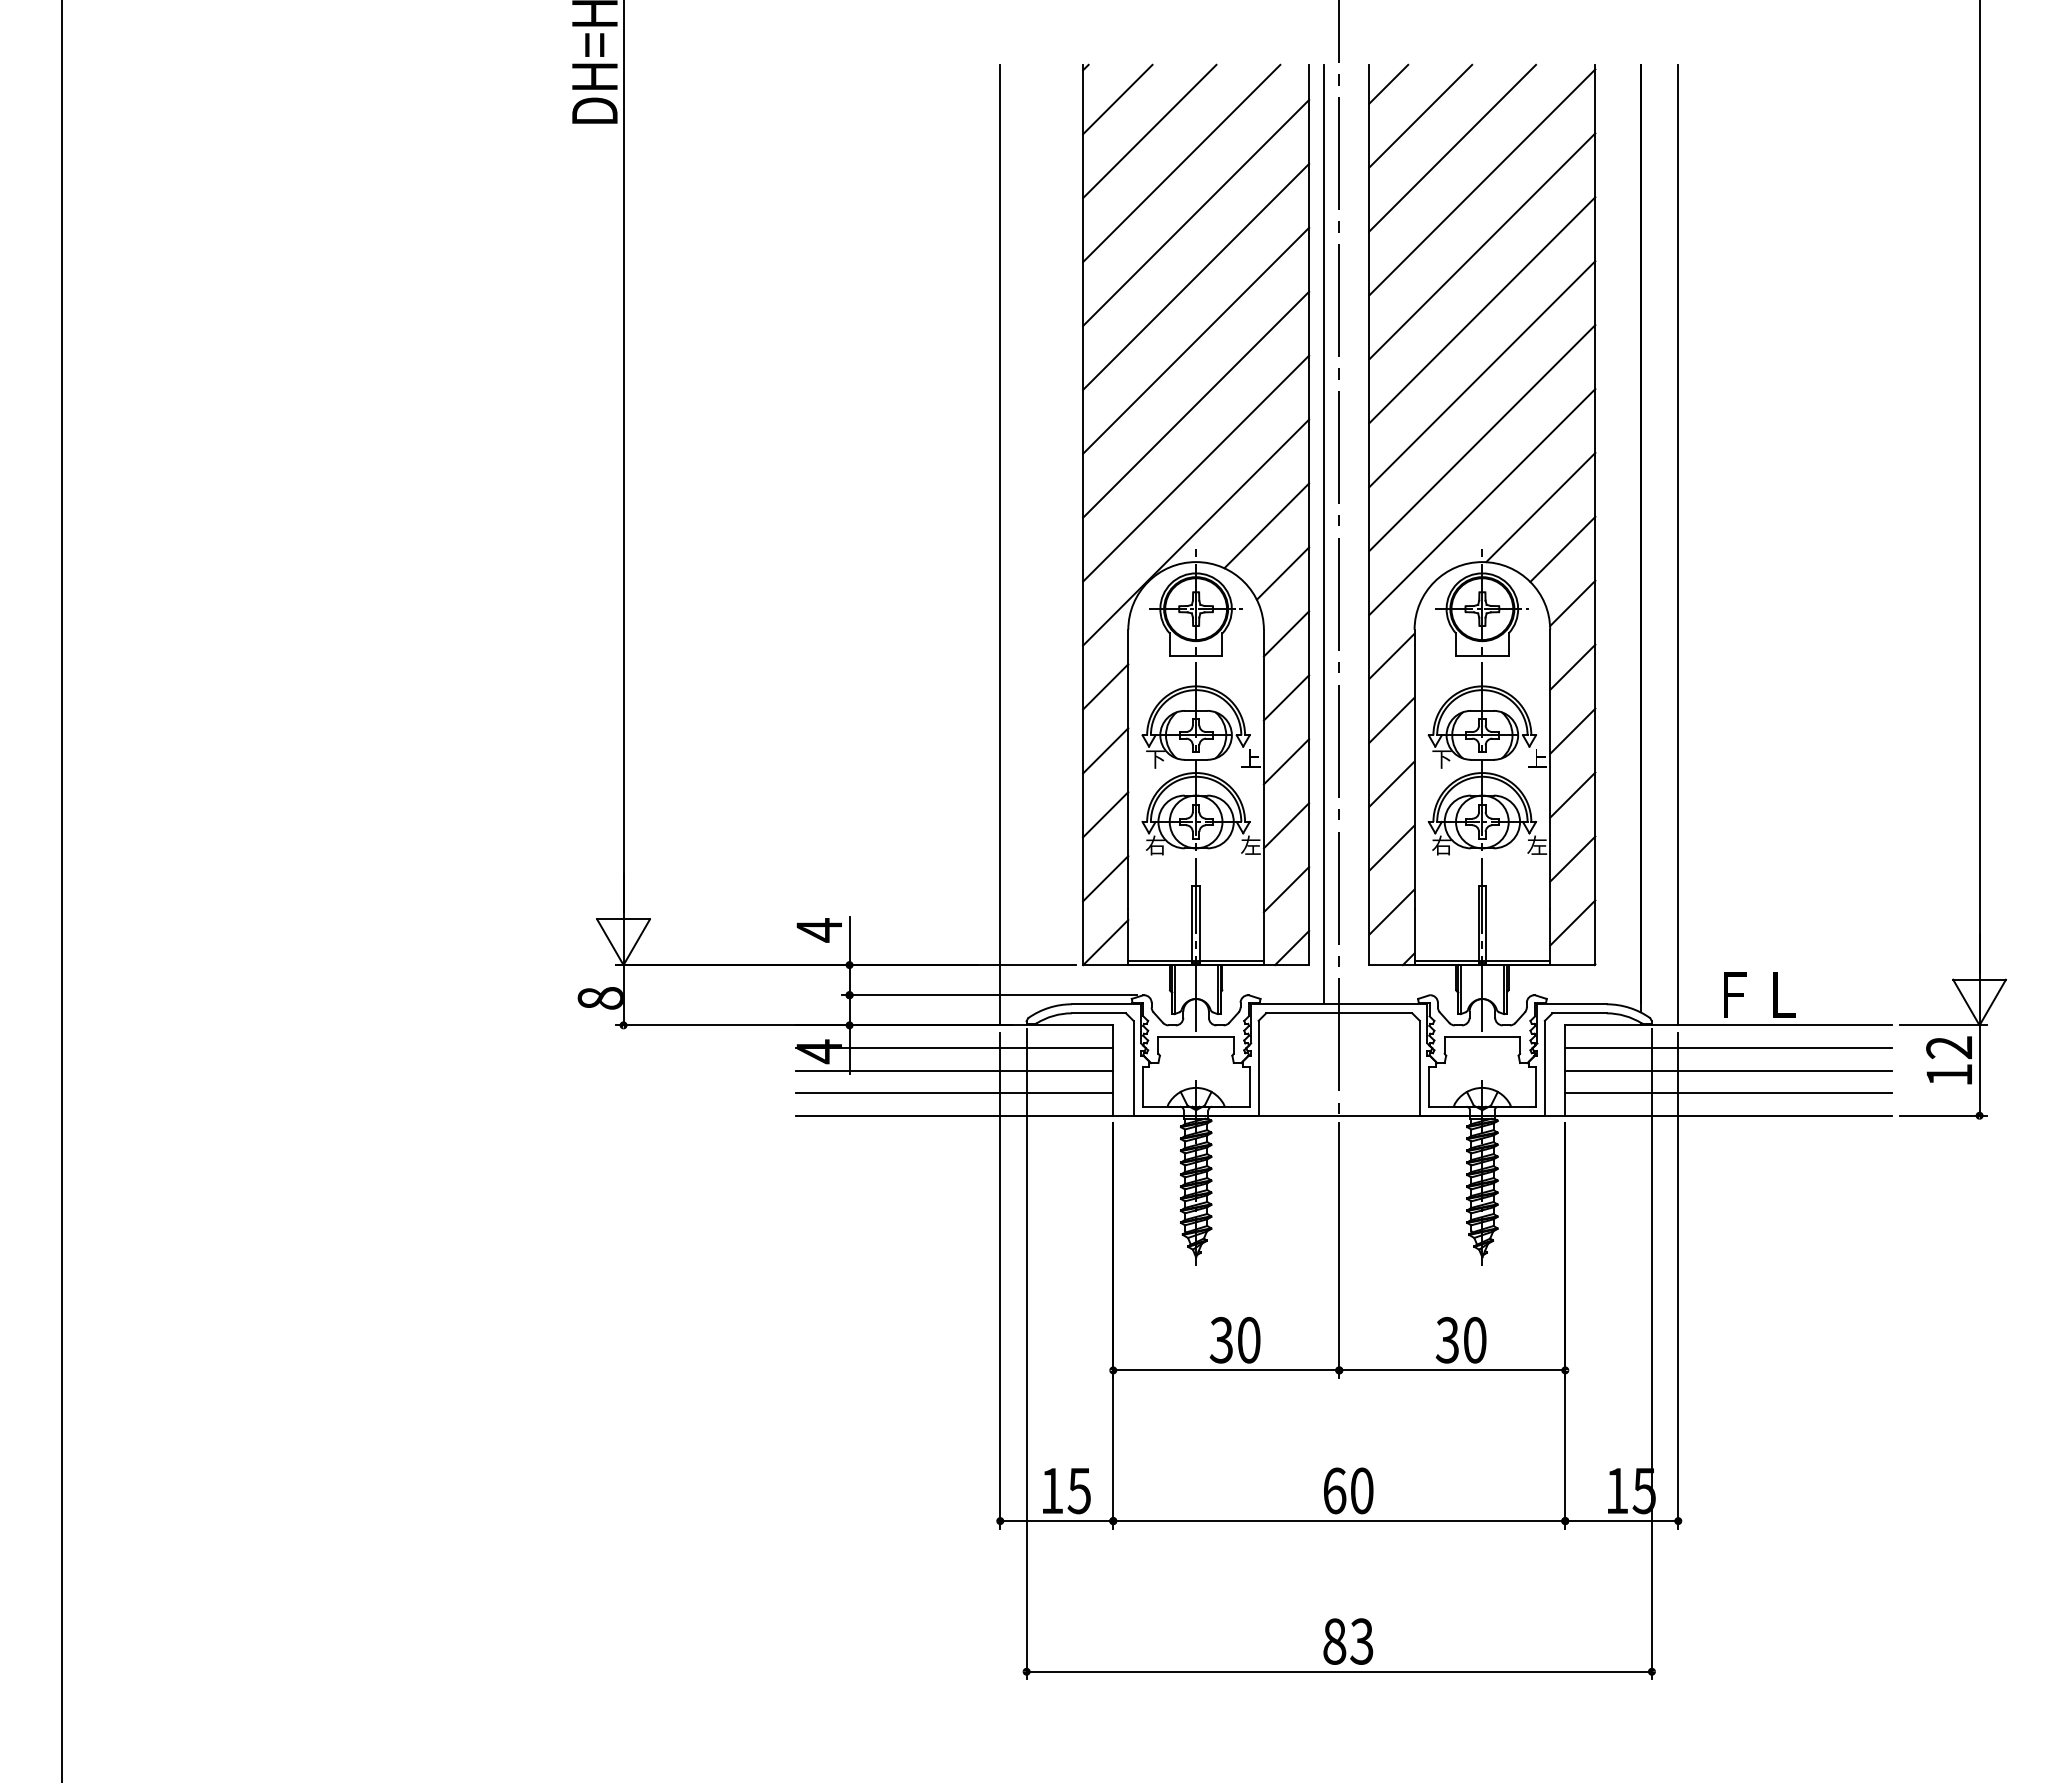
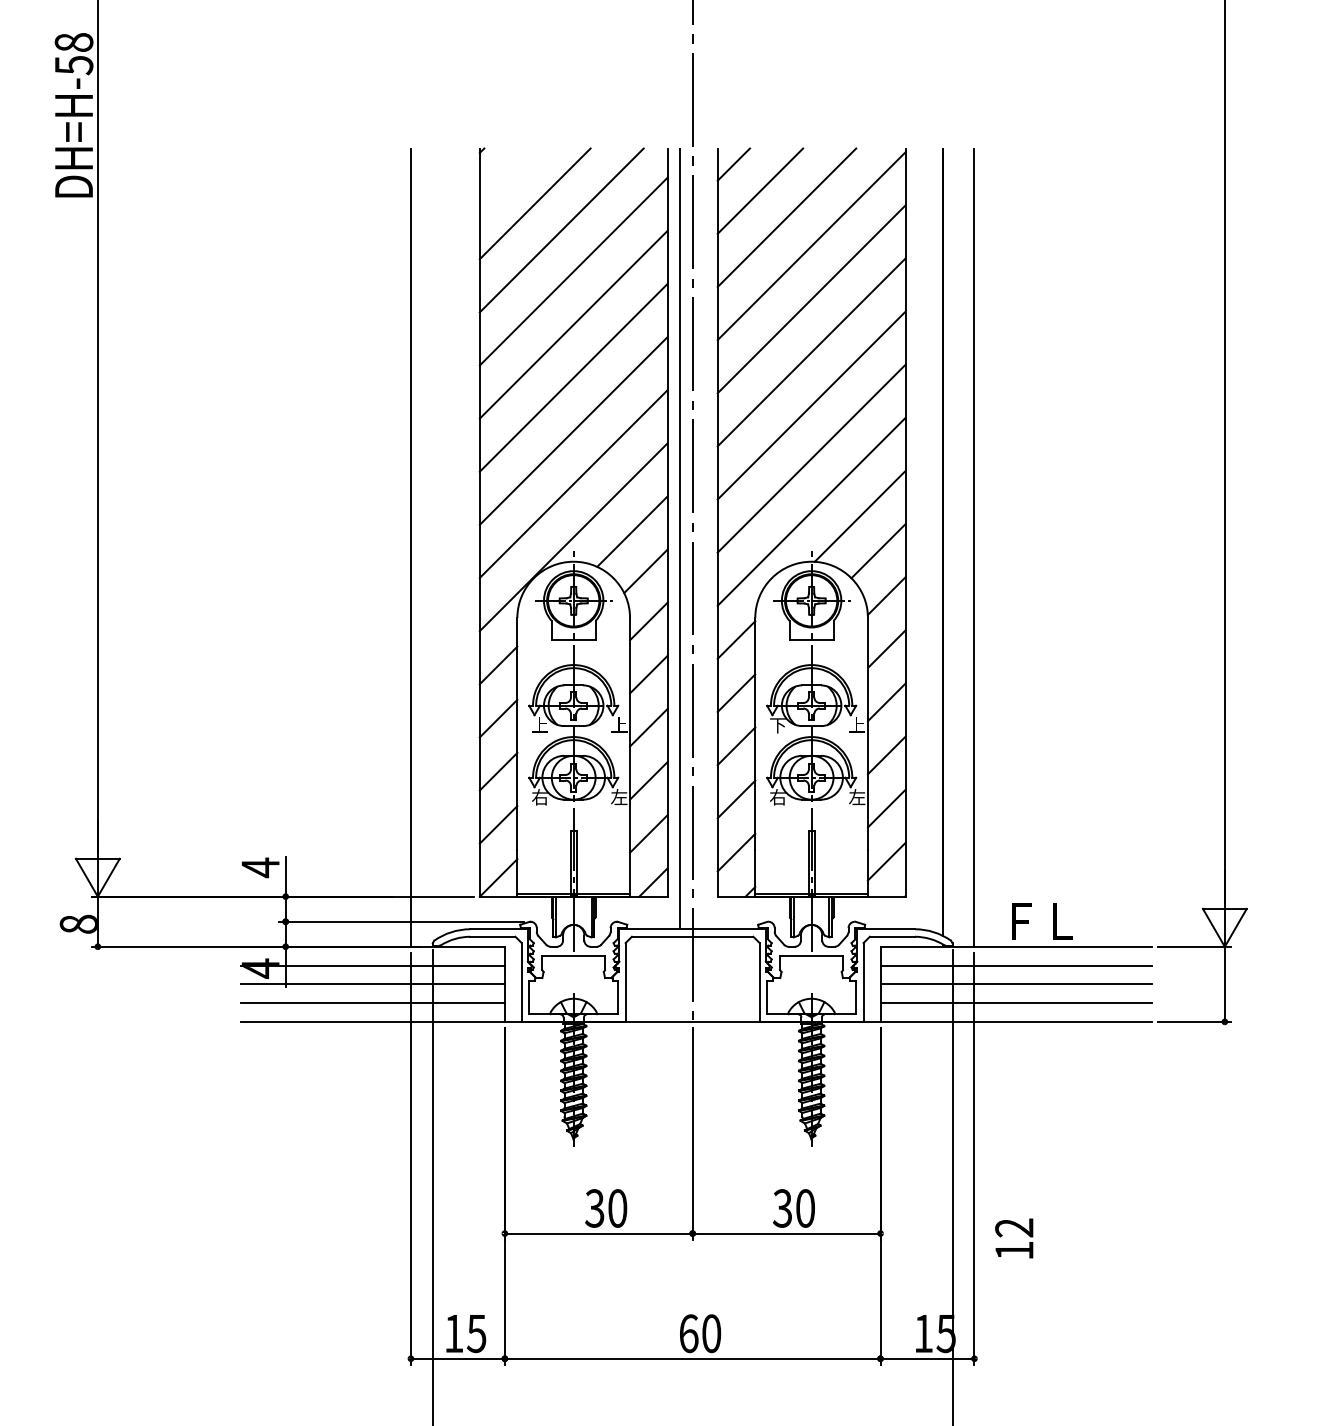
line: (1117, 99) -> (508, 177), removed
text: (1155, 758) -> (539, 724), 下 -> 上
text: (1948, 1060) -> (1013, 1238), moved

